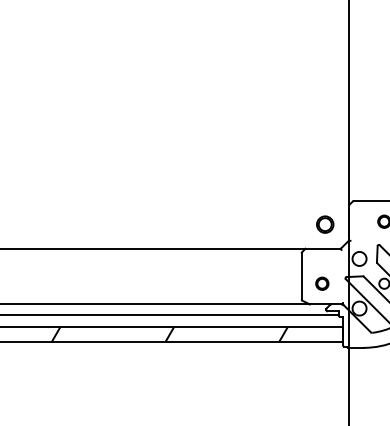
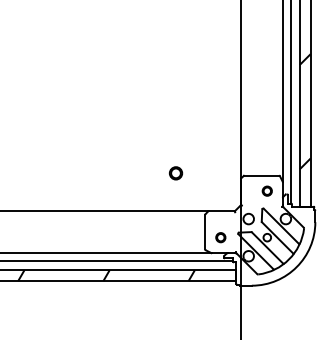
part: (324, 224) -> (175, 173), moved

